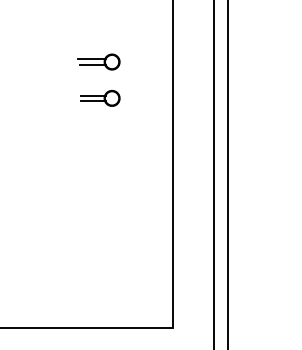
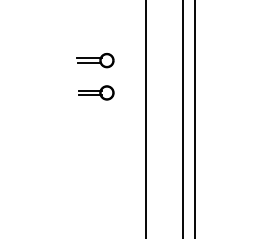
part: (107, 69) -> (102, 67), moved

